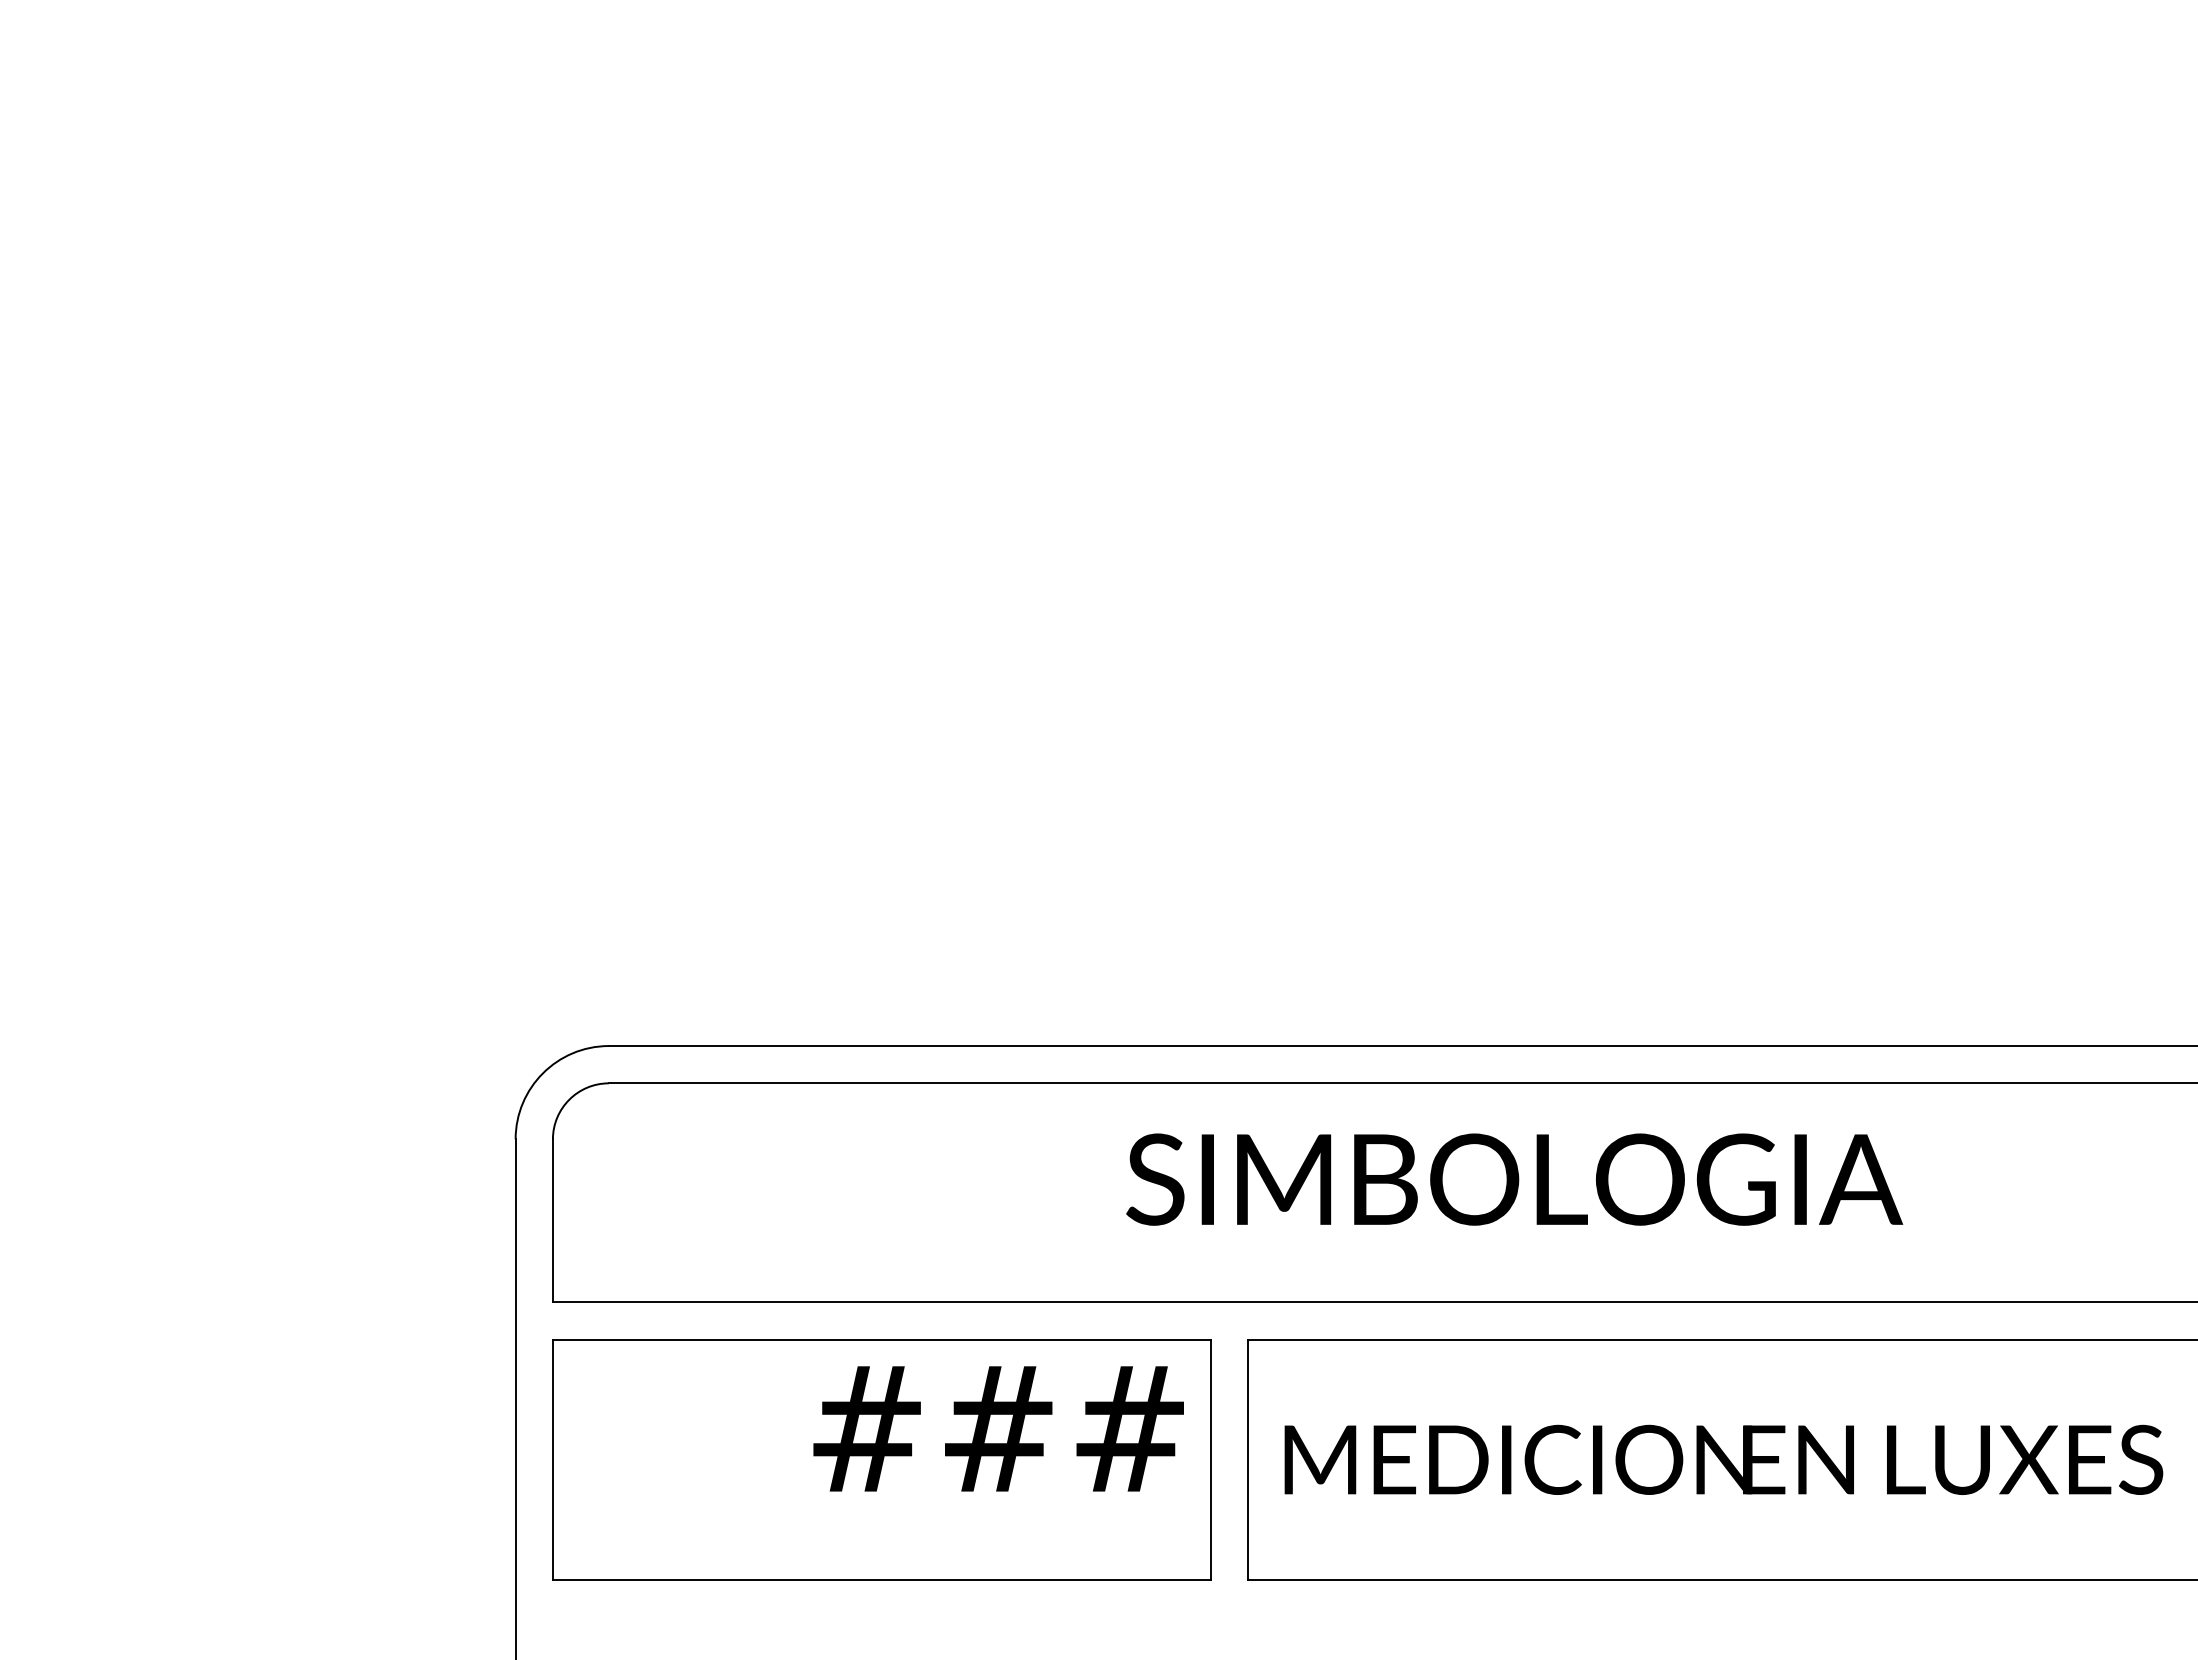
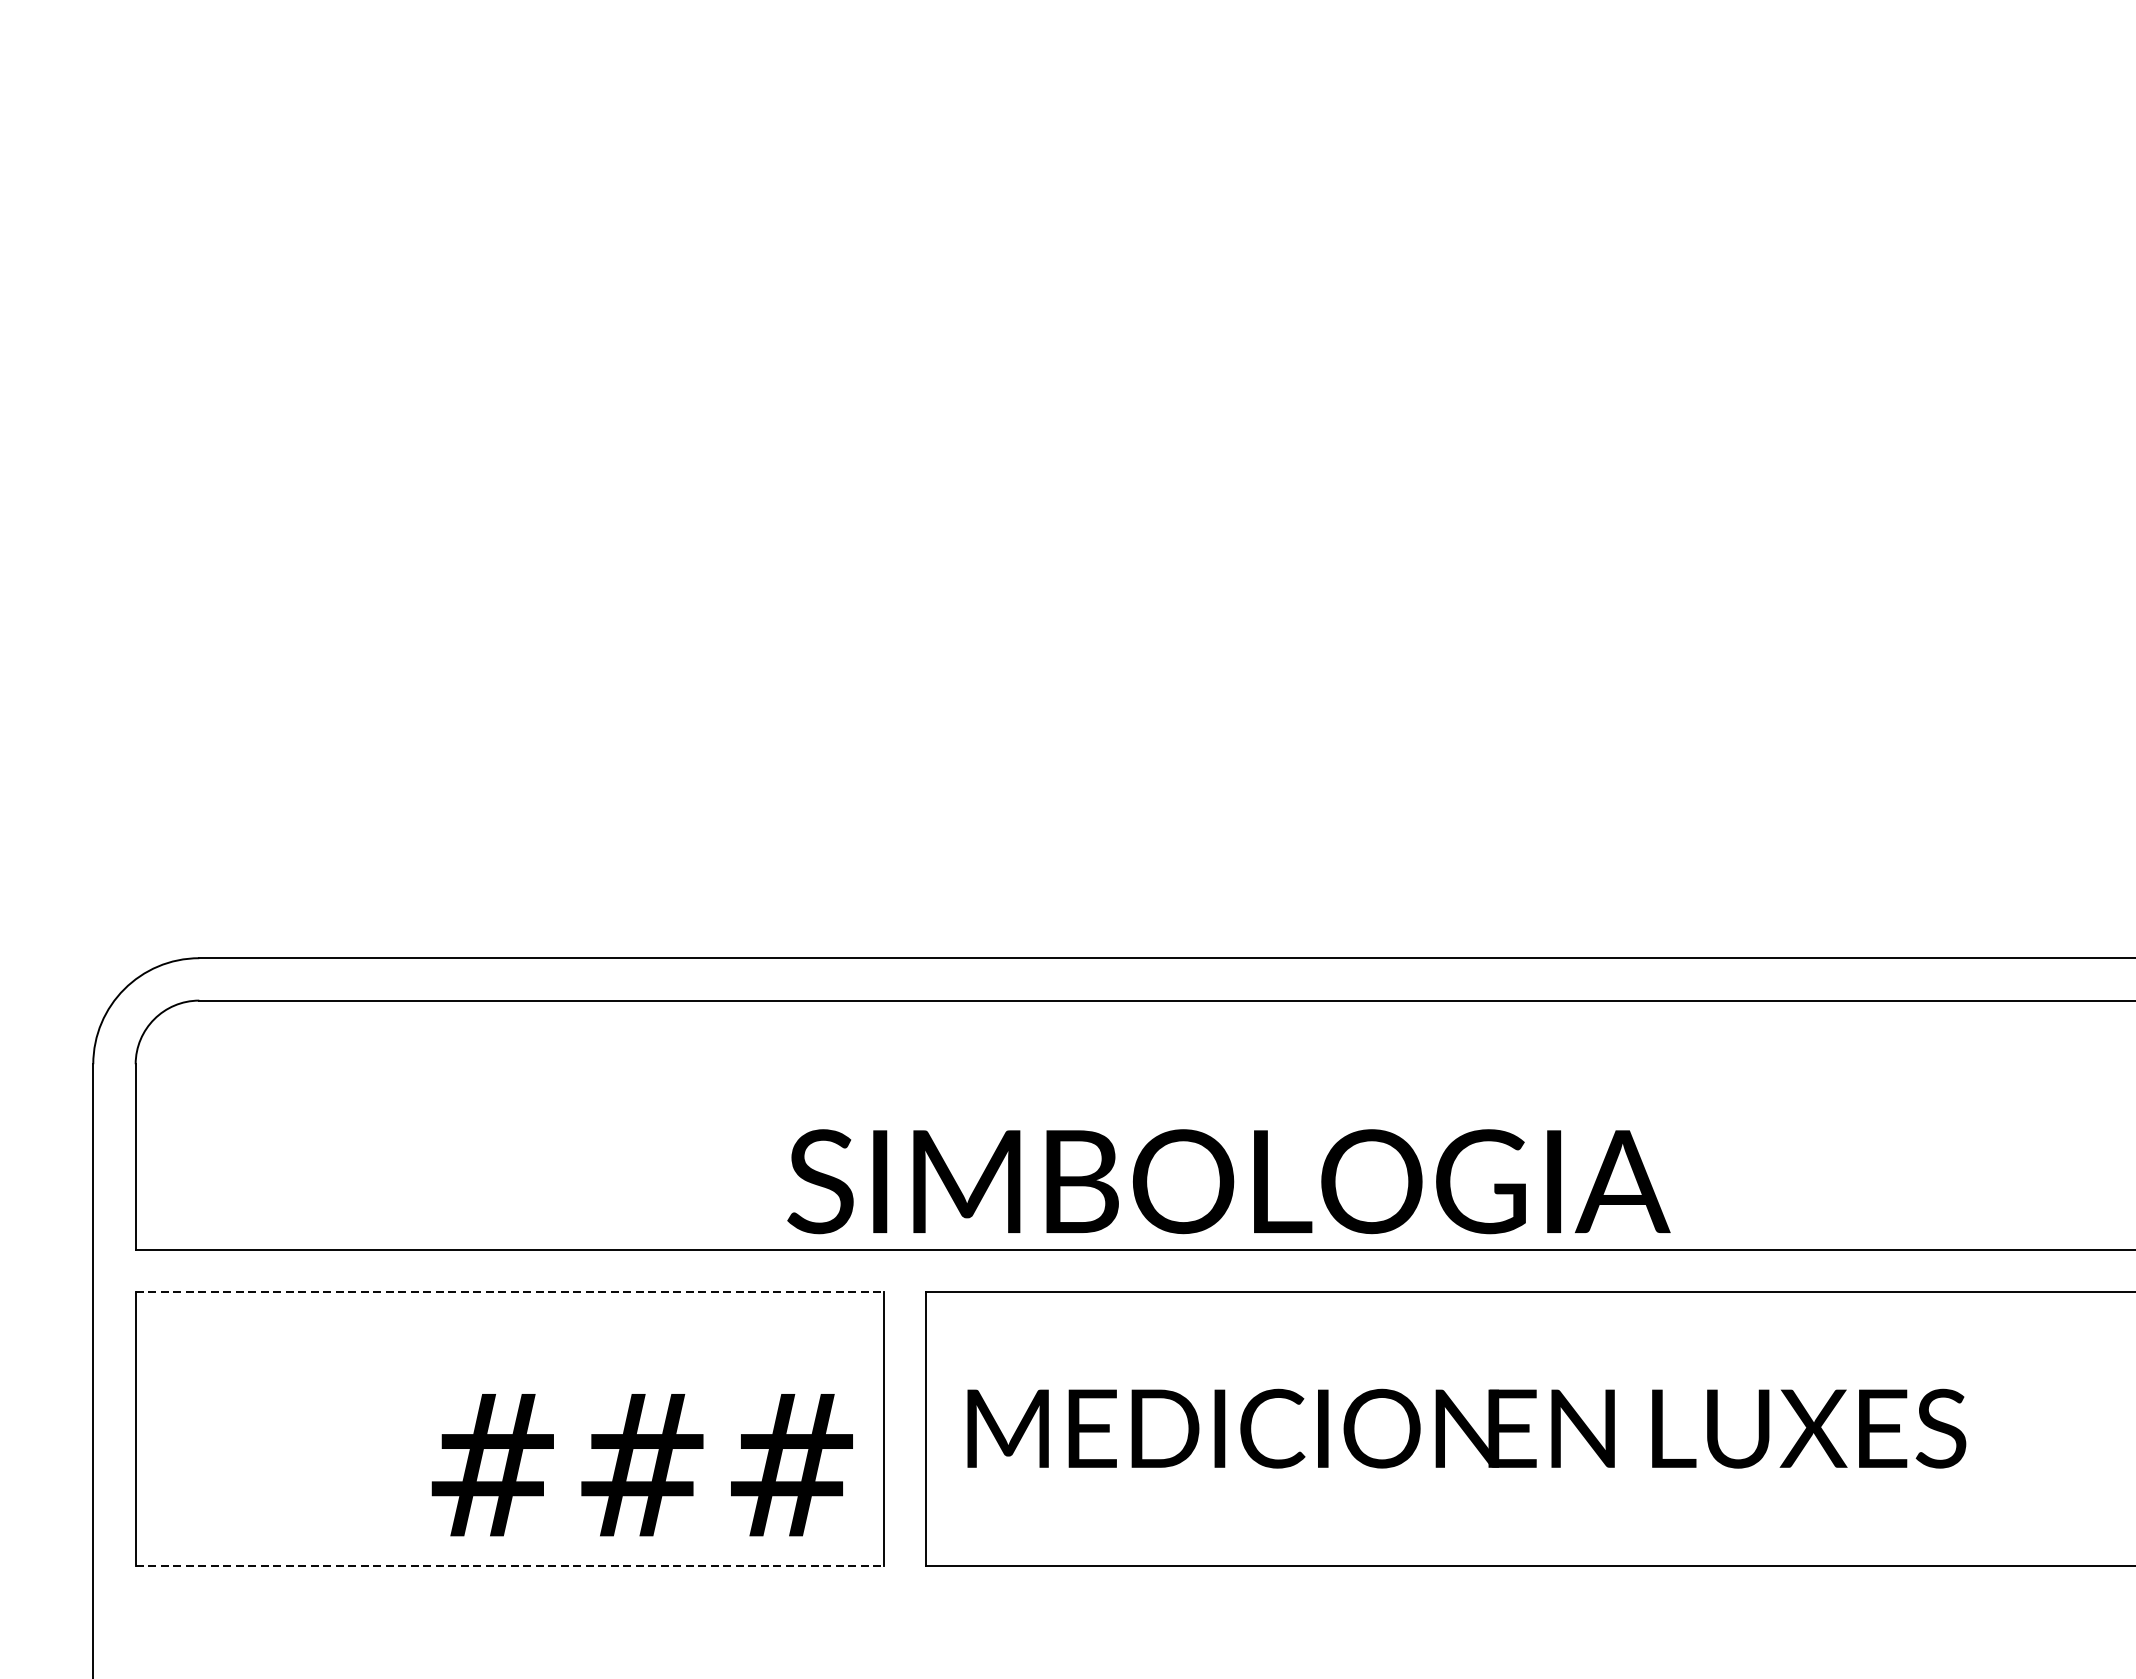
text: (1514, 1179) -> (1228, 1181), moved
line: (881, 1339) -> (509, 1291), solid -> dashed
text: (998, 1428) -> (642, 1464), moved
line: (881, 1580) -> (509, 1565), solid -> dashed

